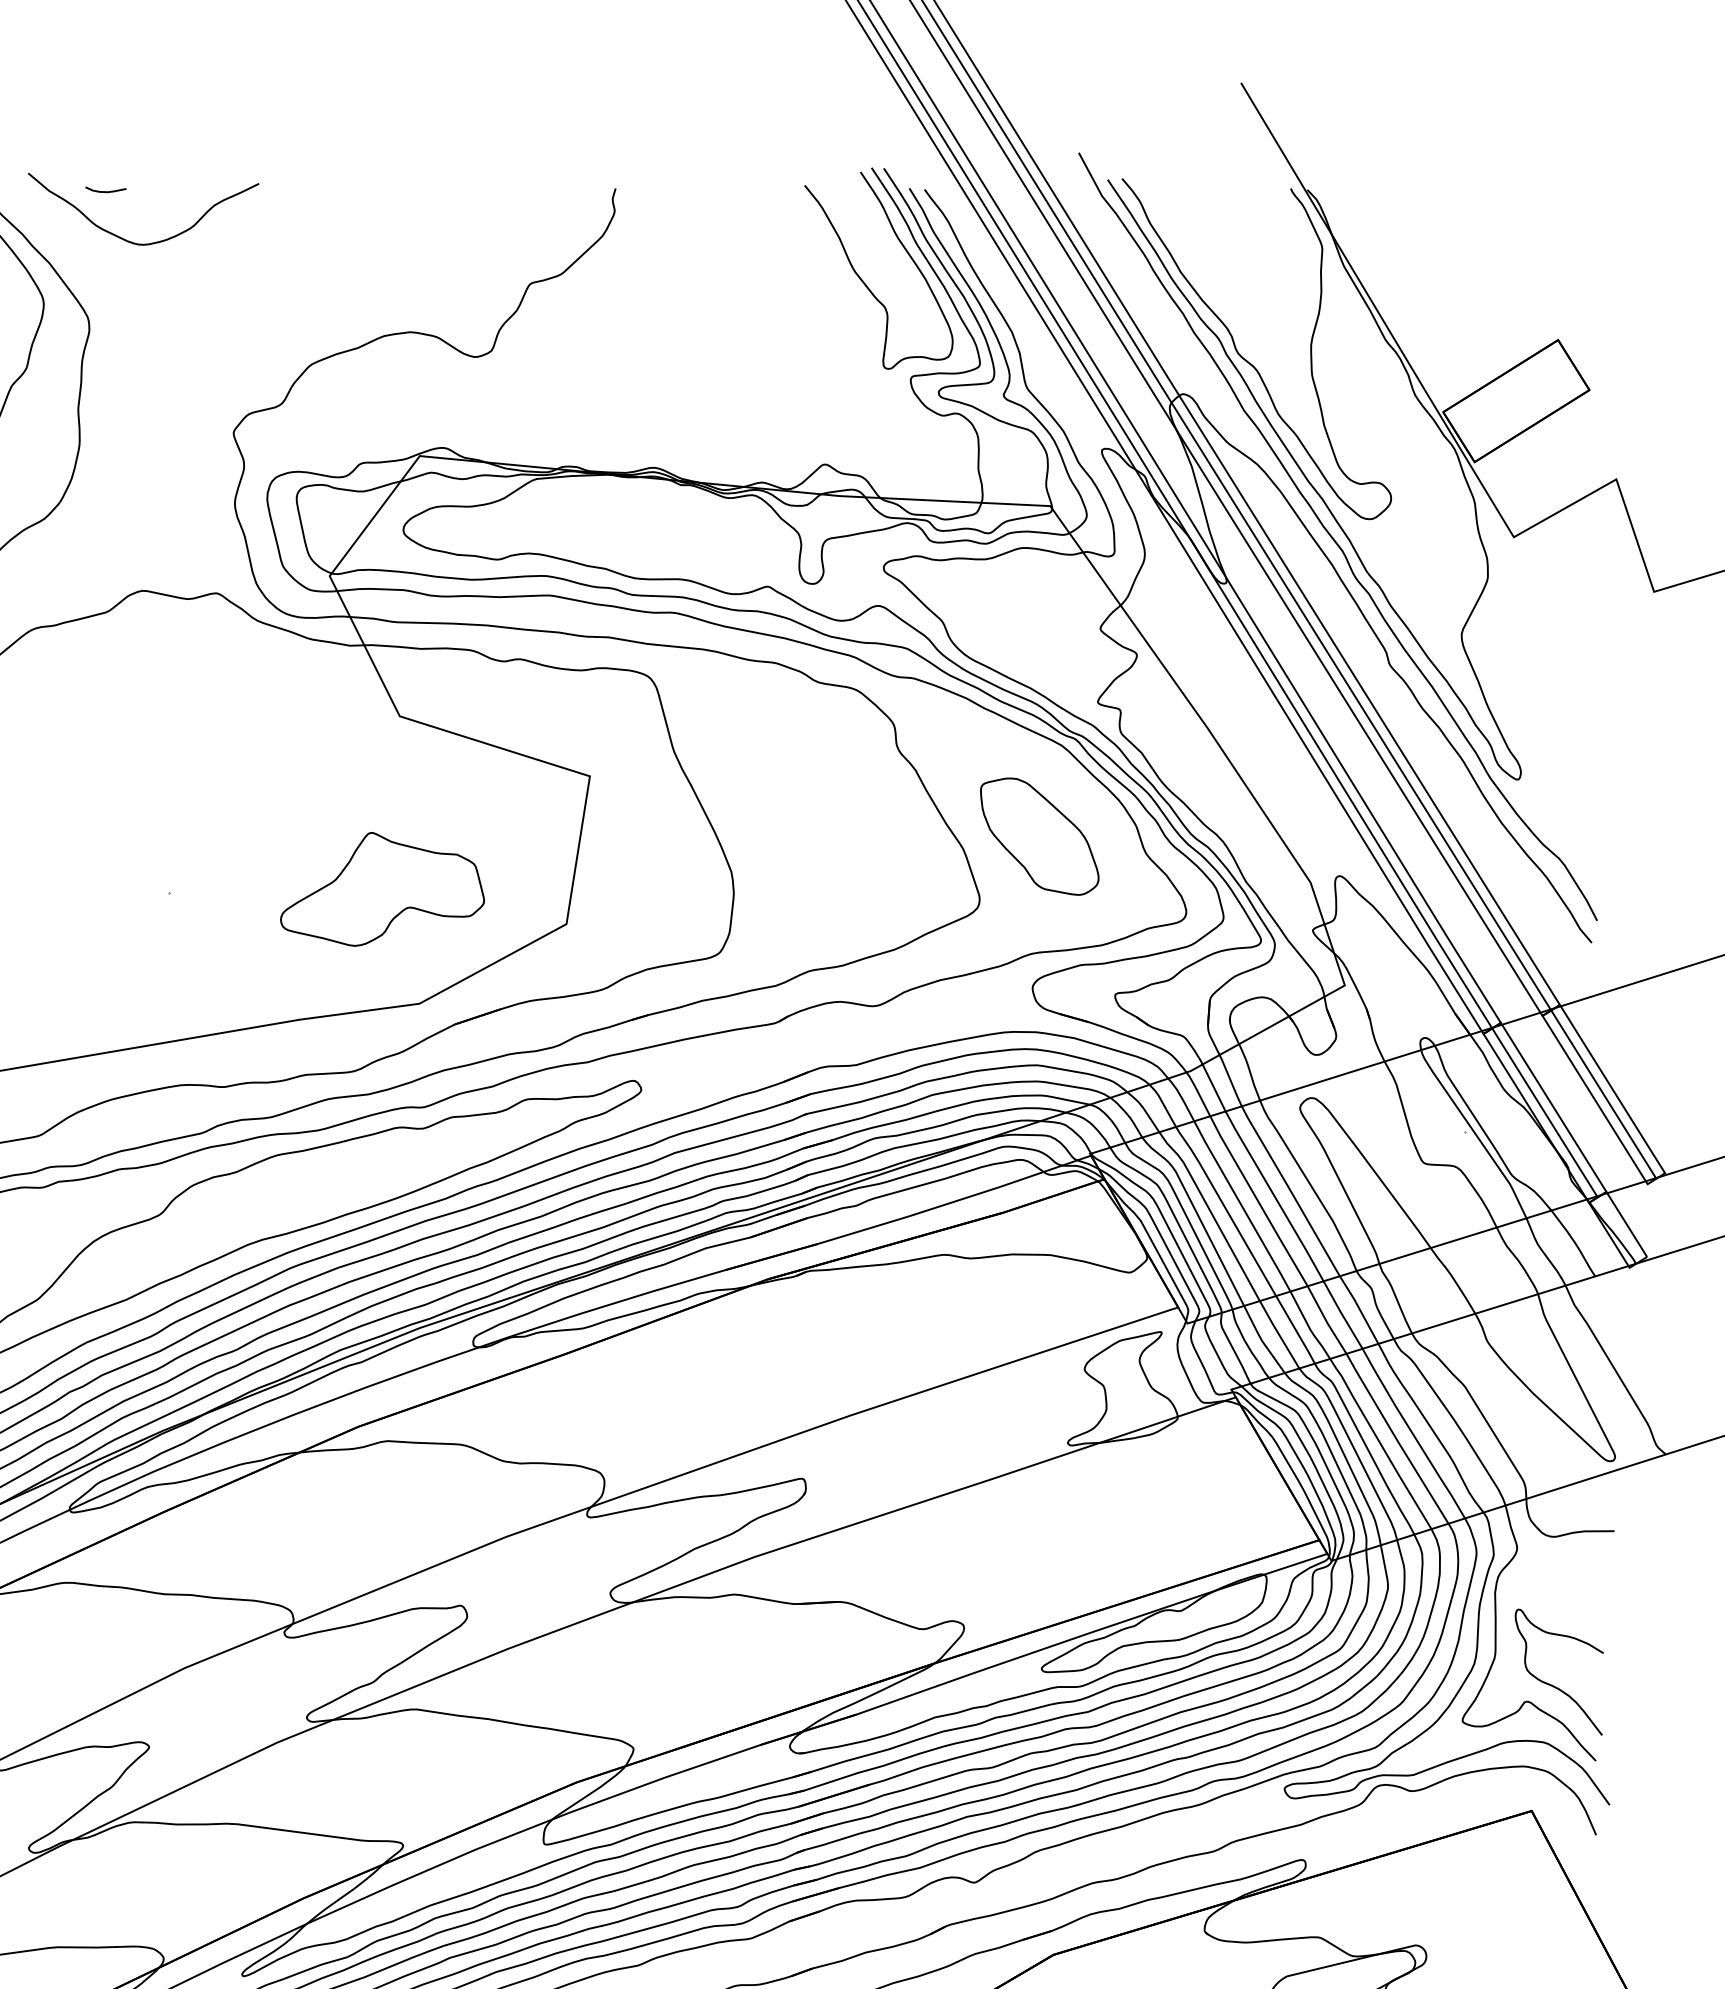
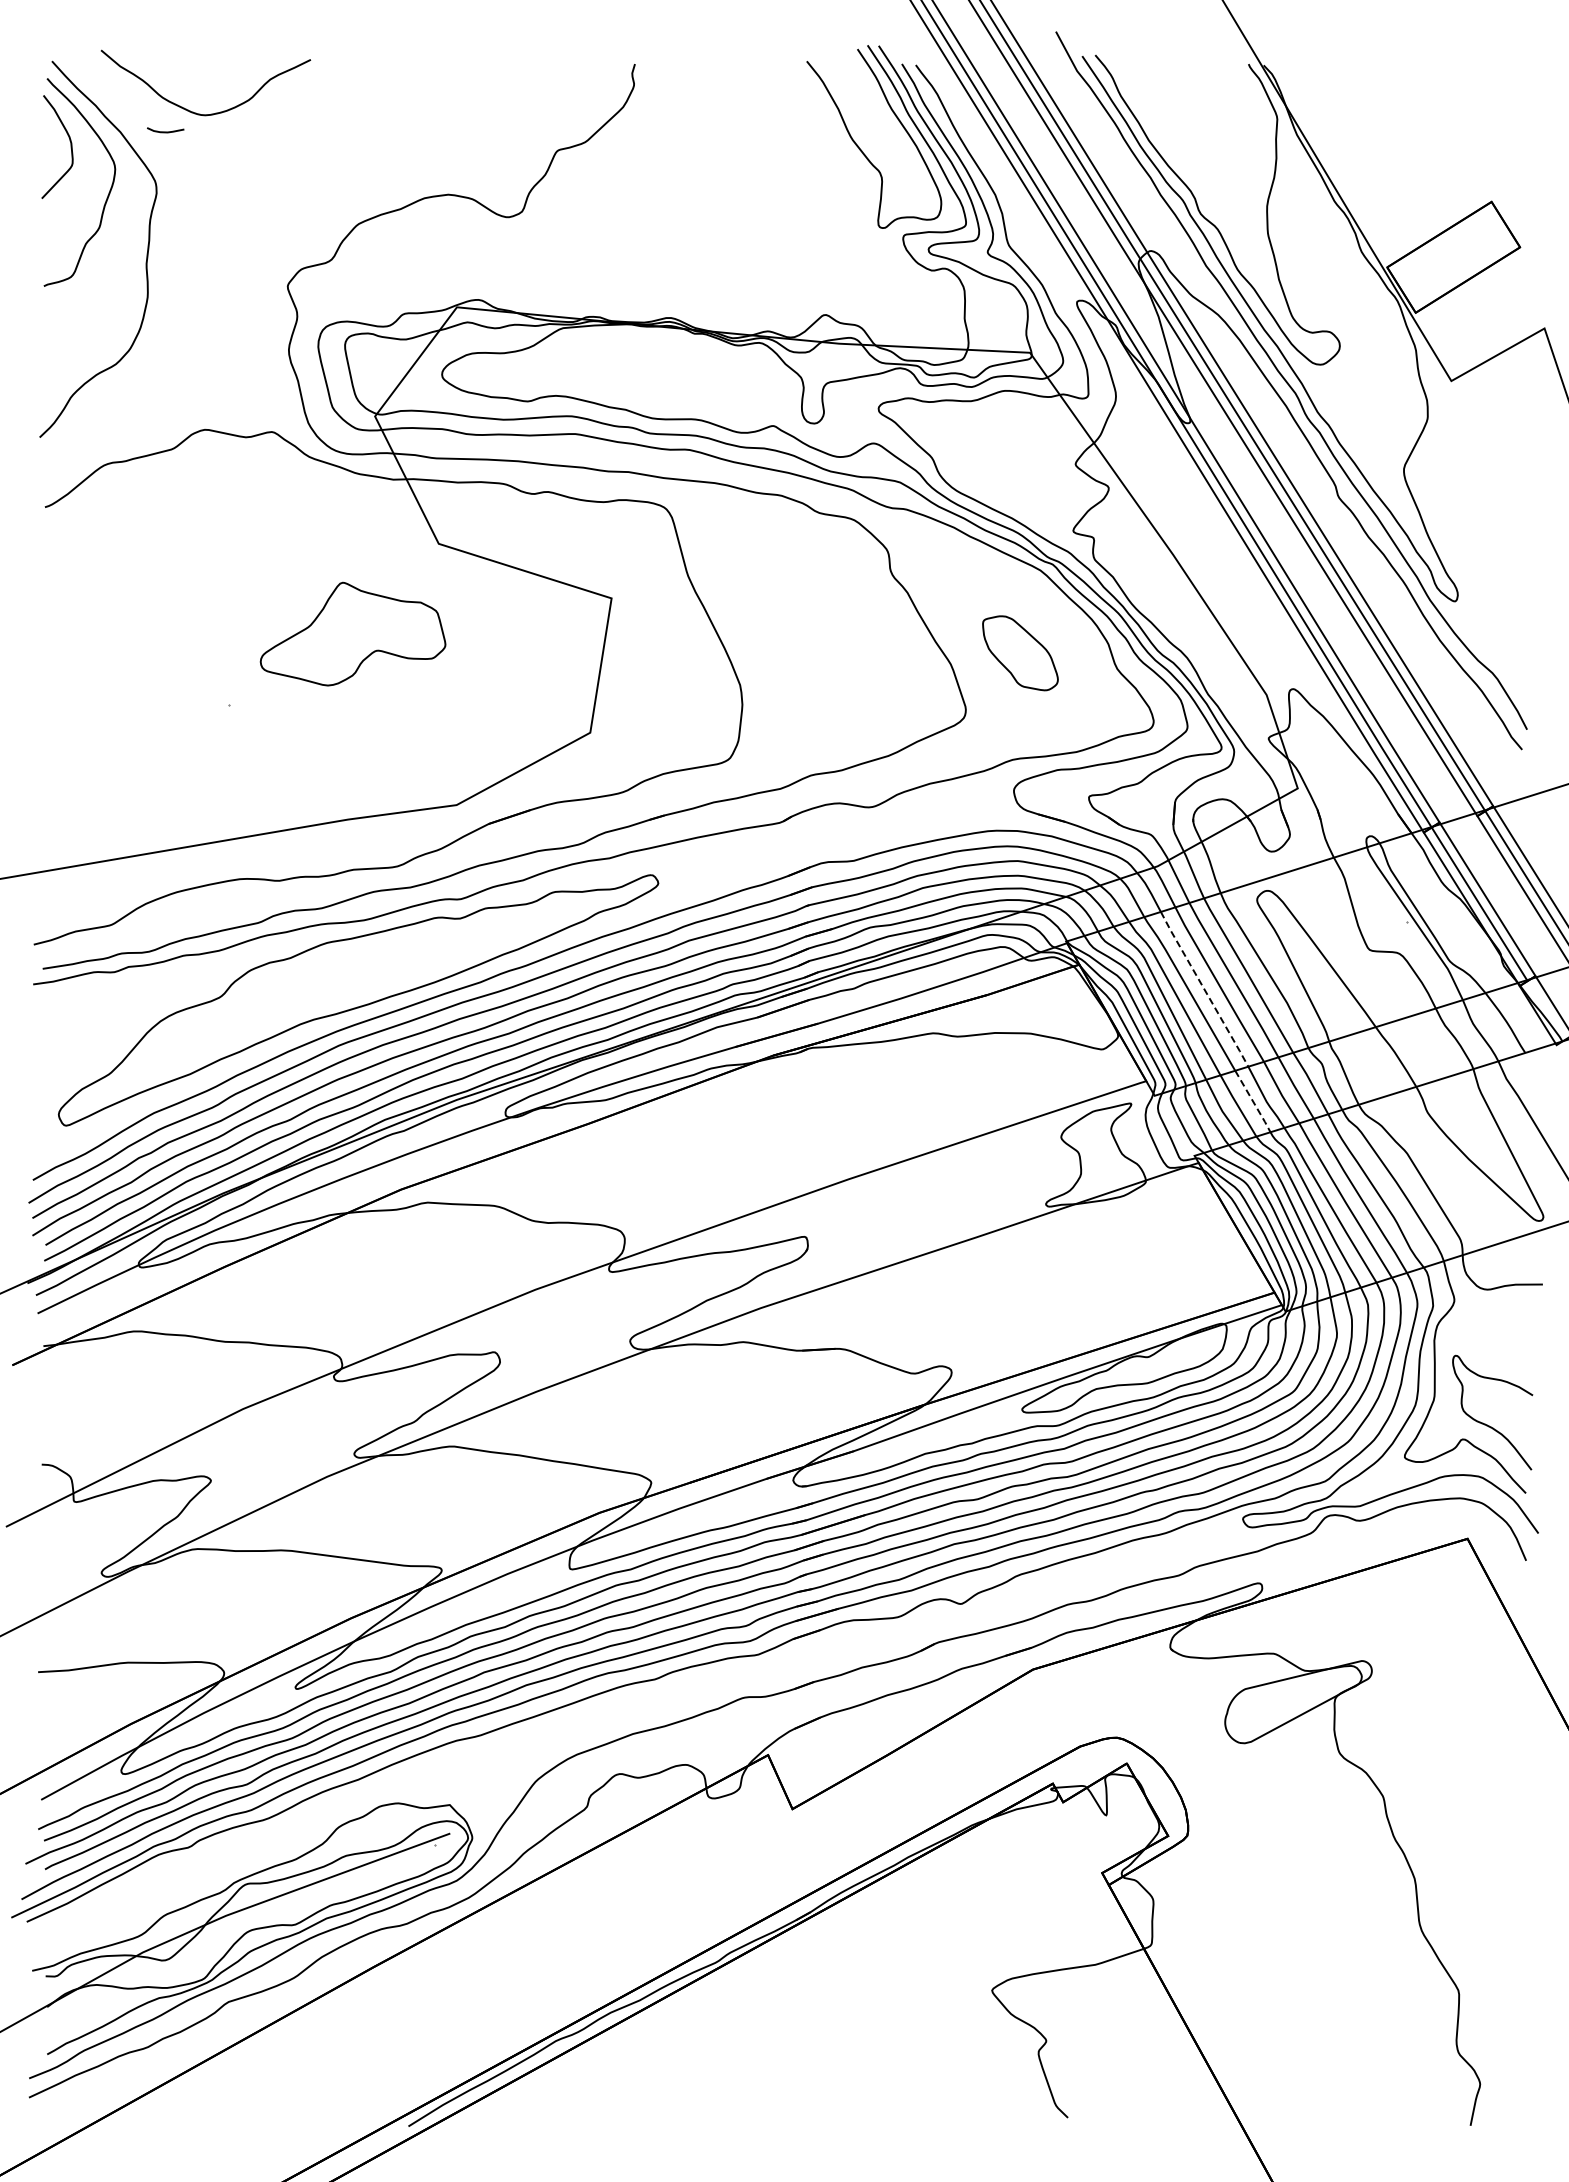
curve: (105, 191) -> (165, 131), moved
part: (1039, 836) -> (1020, 653), size x0.7
part: (381, 888) -> (352, 633), moved
line: (1242, 1206) -> (1204, 989), solid -> dashed
line: (1296, 1330) -> (1253, 1102), solid -> dashed

